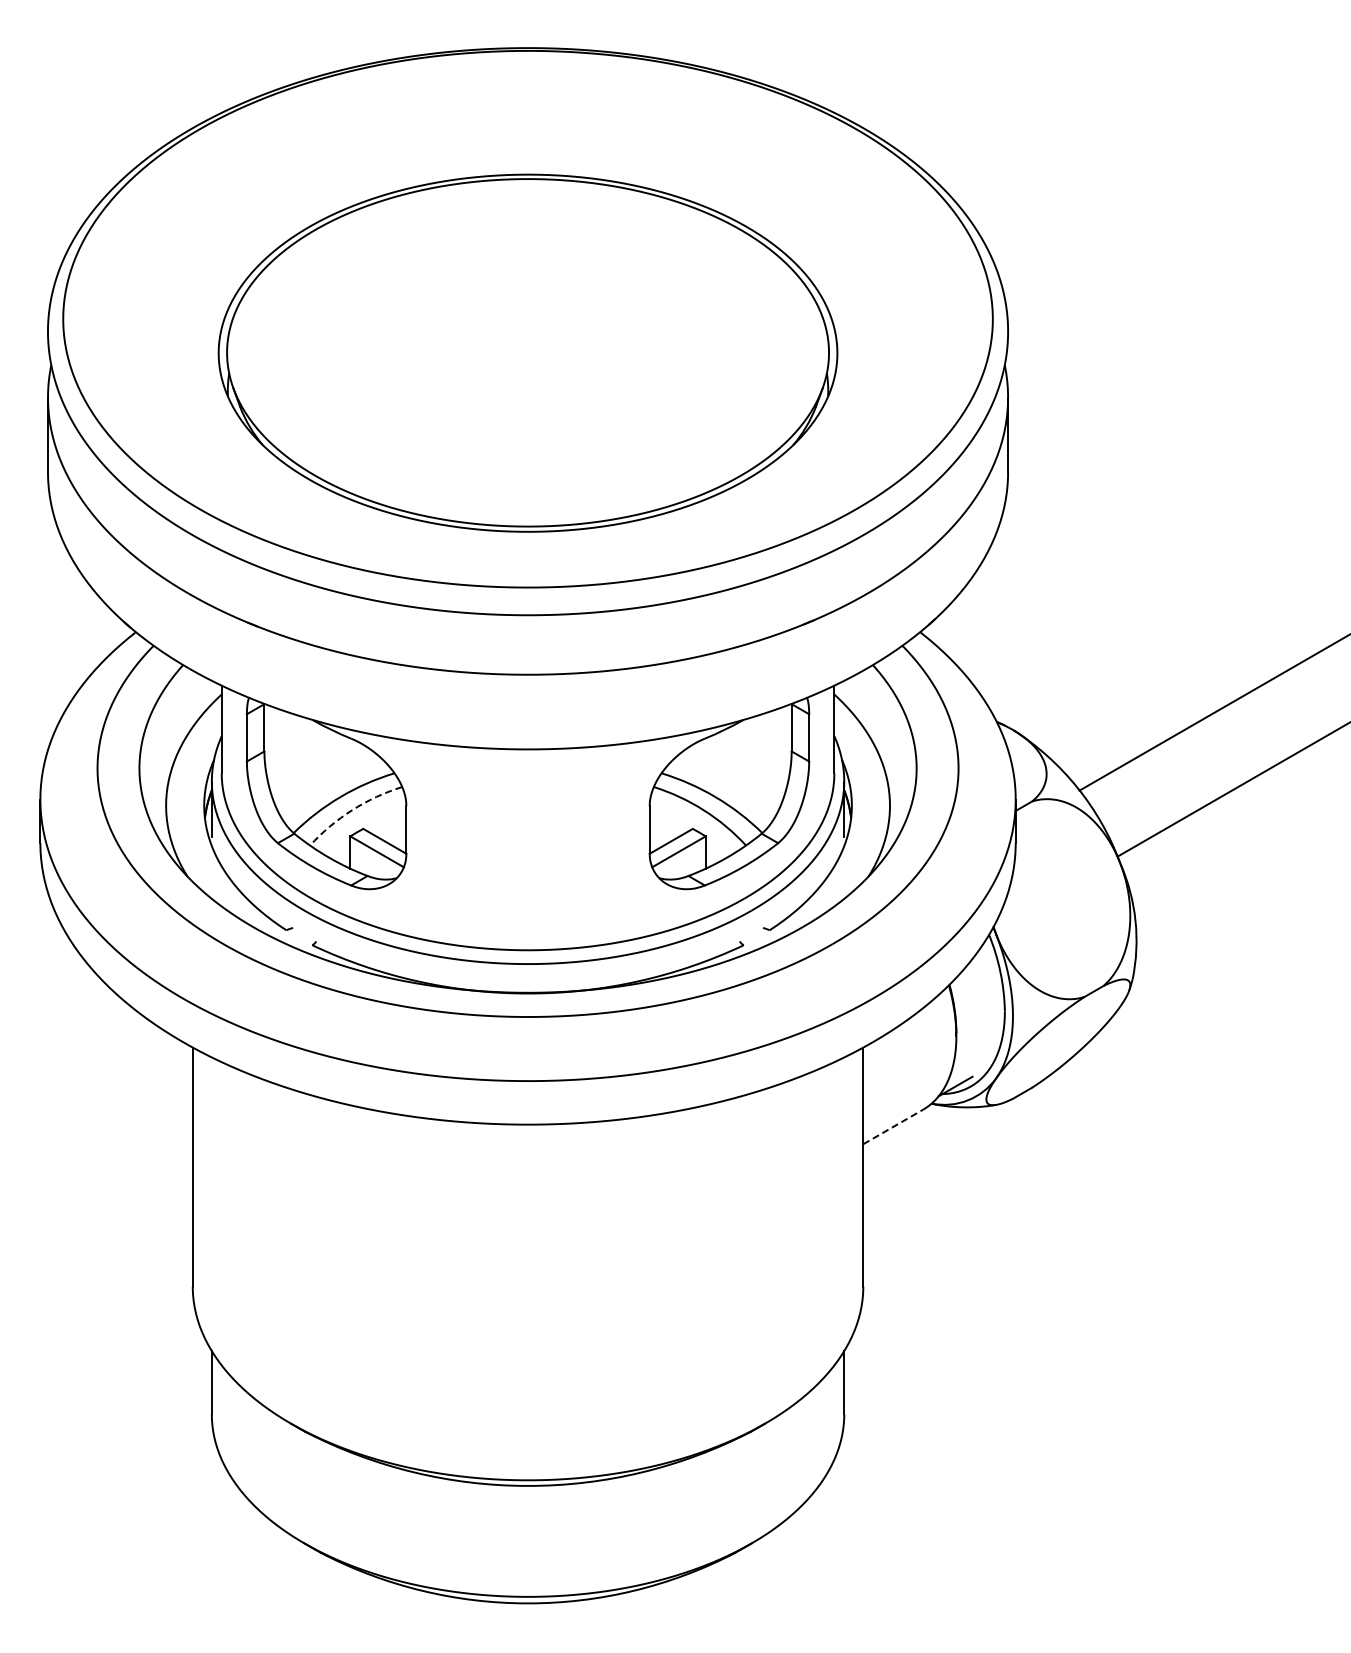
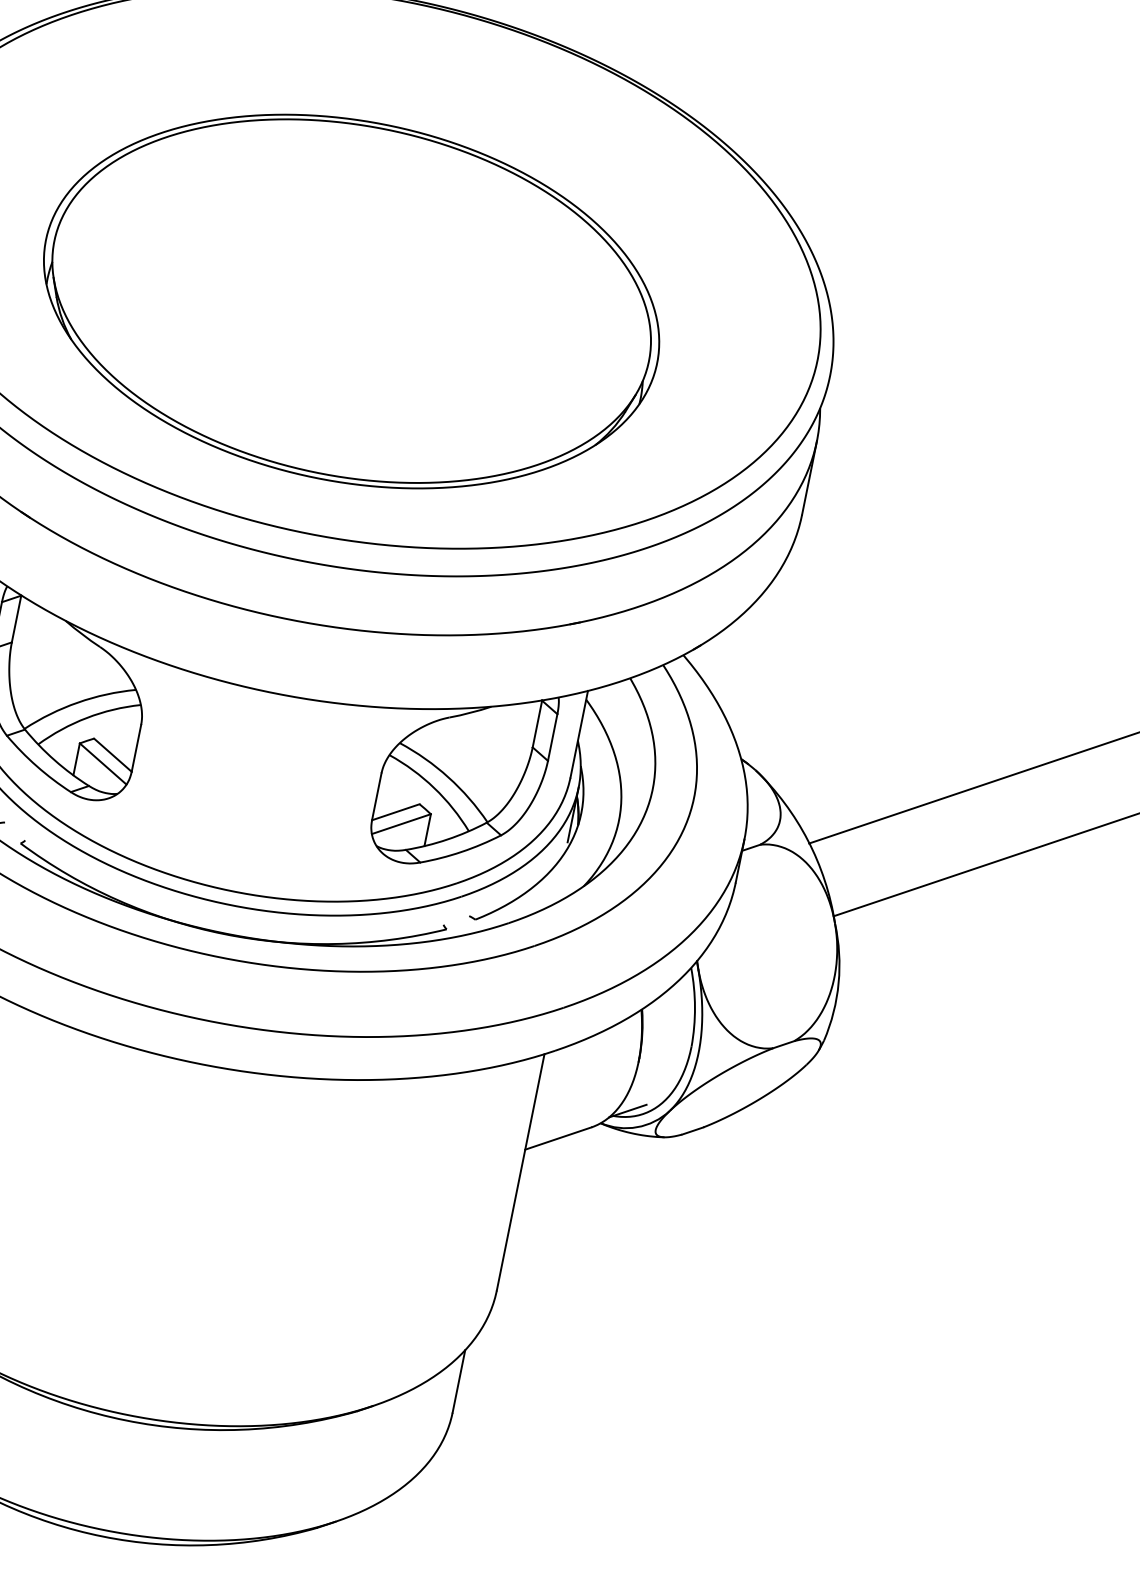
arc: (352, 810) -> (87, 718), dashed -> solid
line: (893, 1126) -> (558, 1138), dashed -> solid

